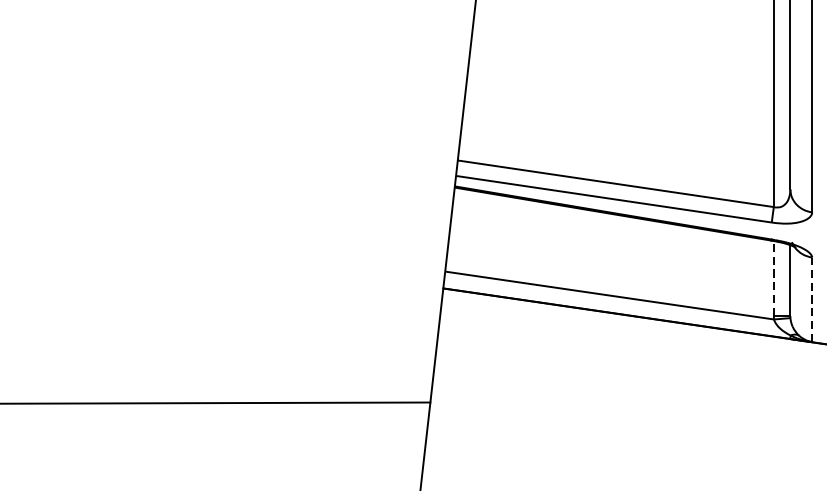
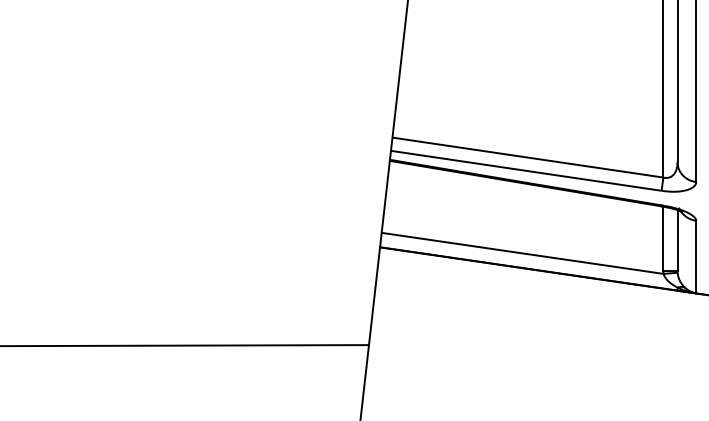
line: (773, 278) -> (663, 238), dashed -> solid
line: (812, 299) -> (696, 256), dashed -> solid

